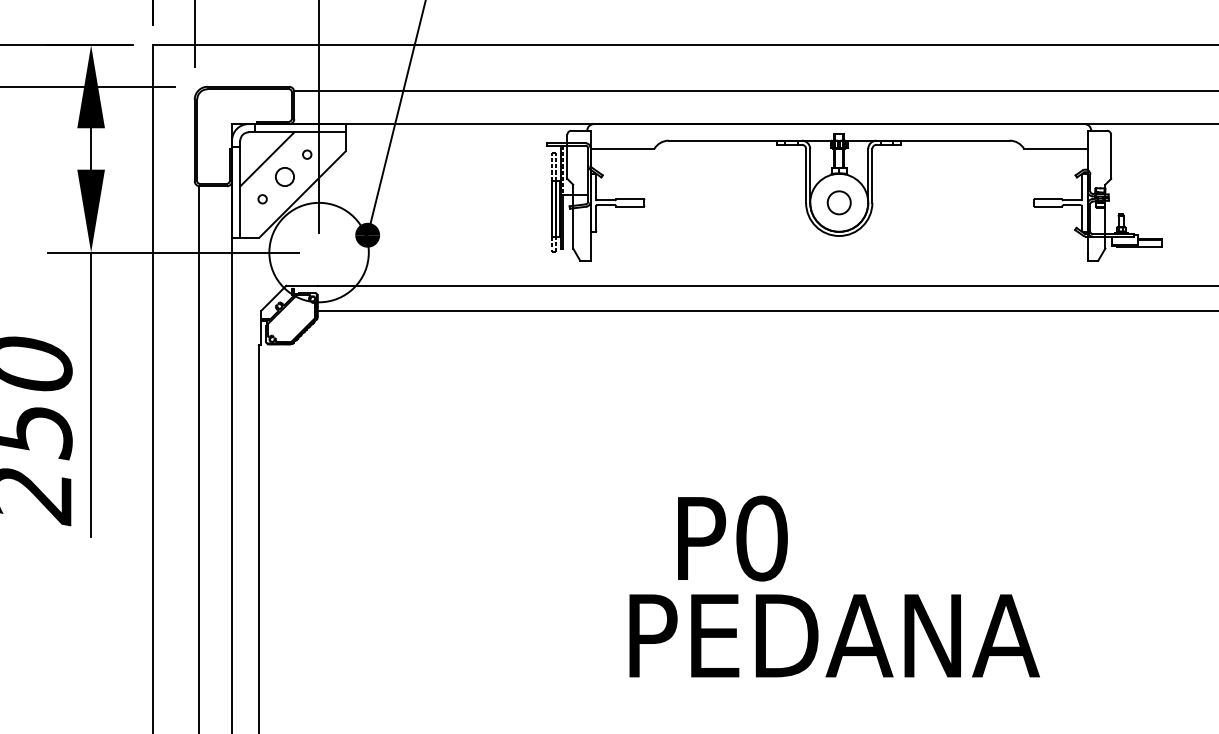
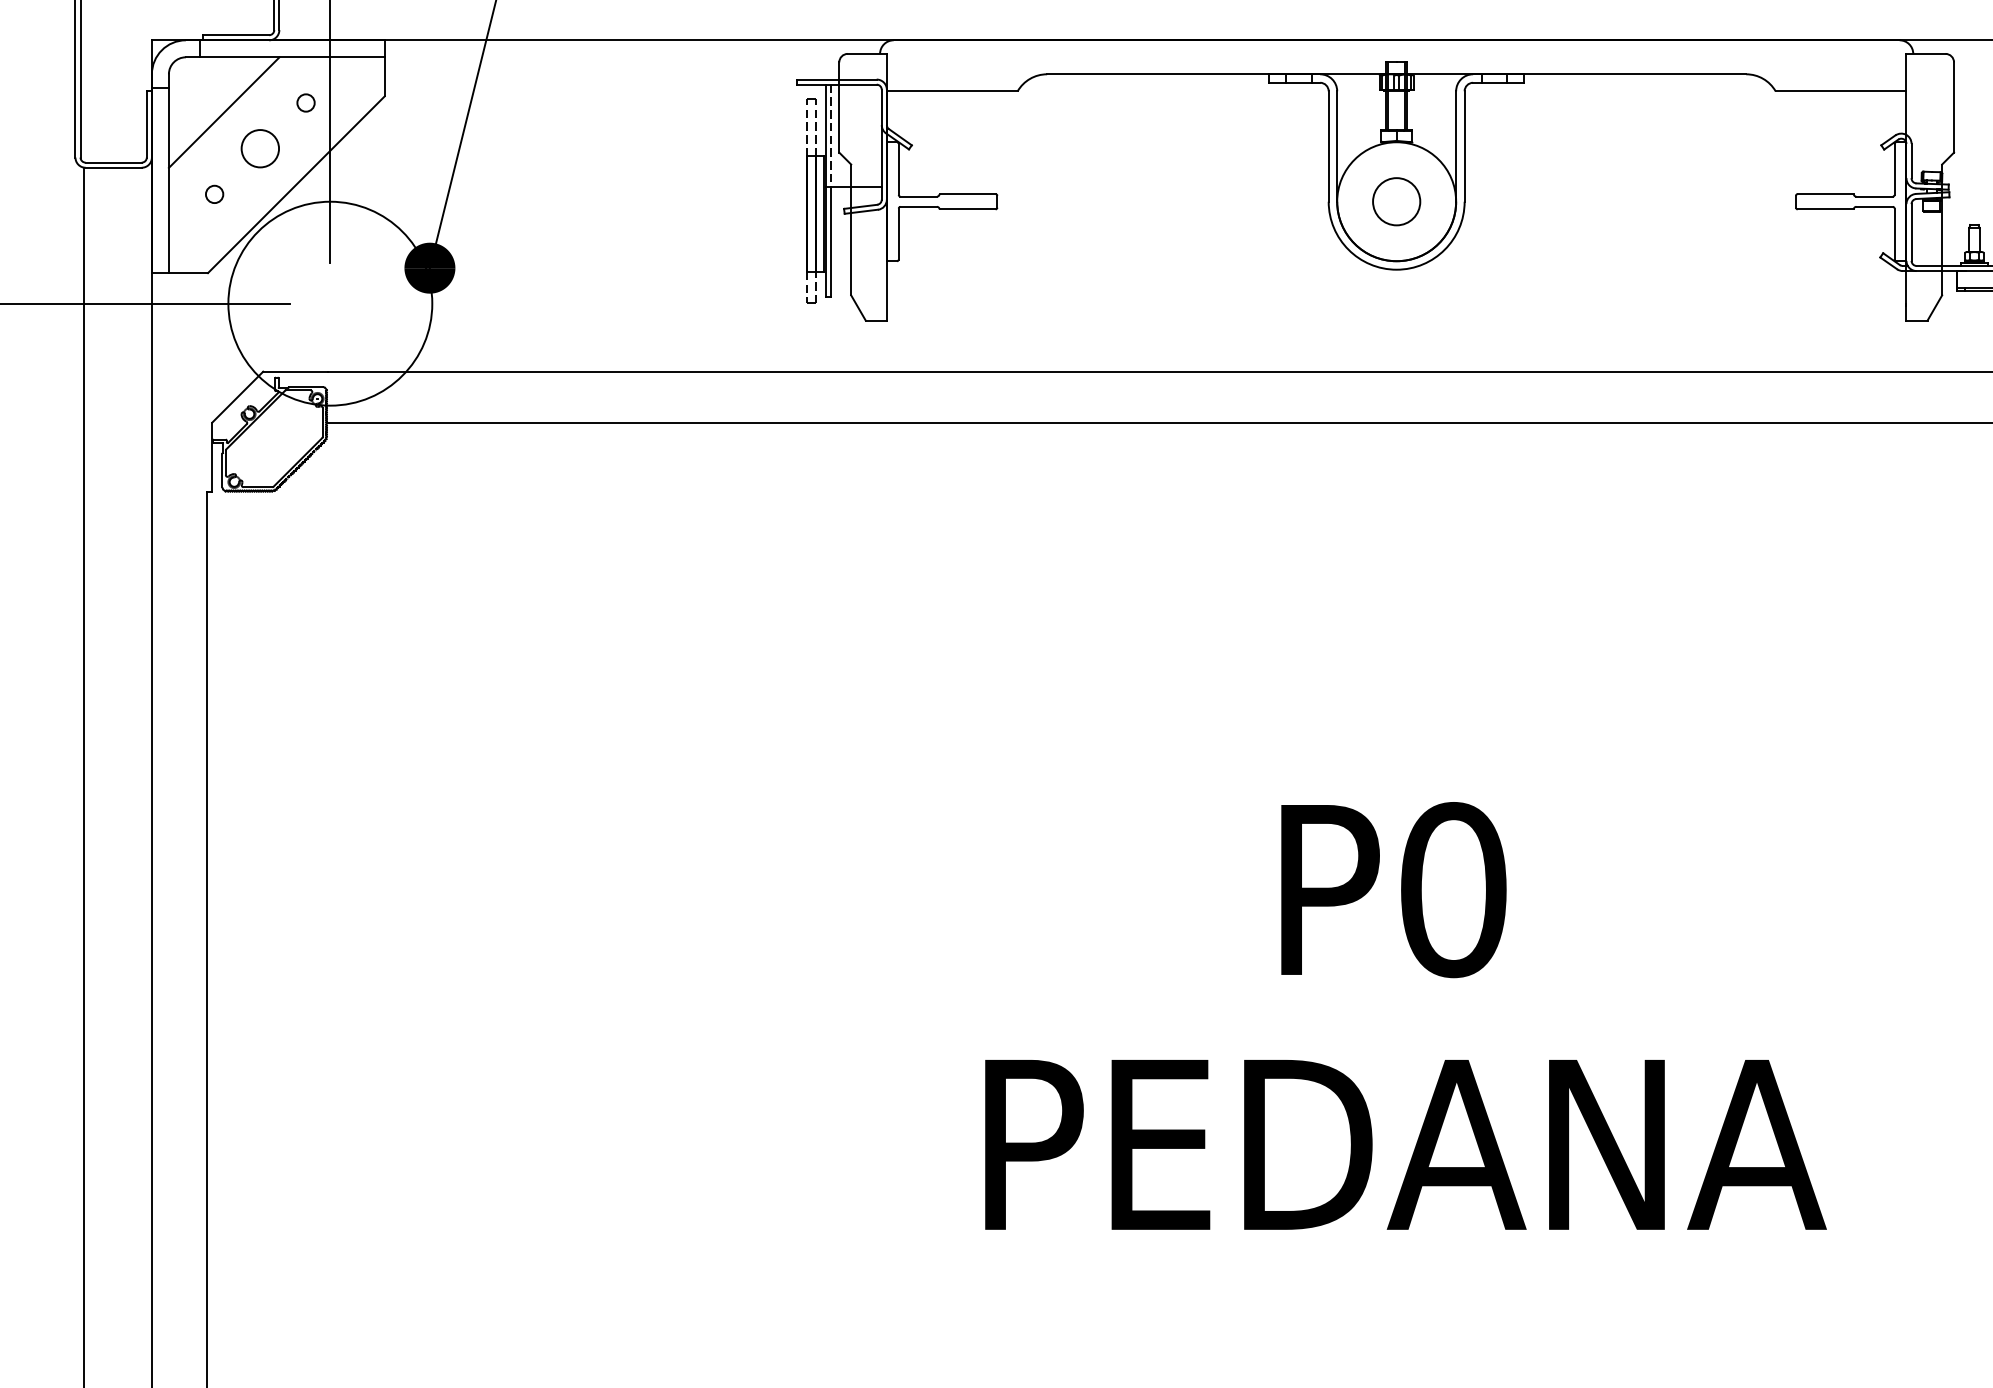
text: (732, 538) -> (1393, 889), moved
text: (834, 635) -> (1405, 1144), moved

